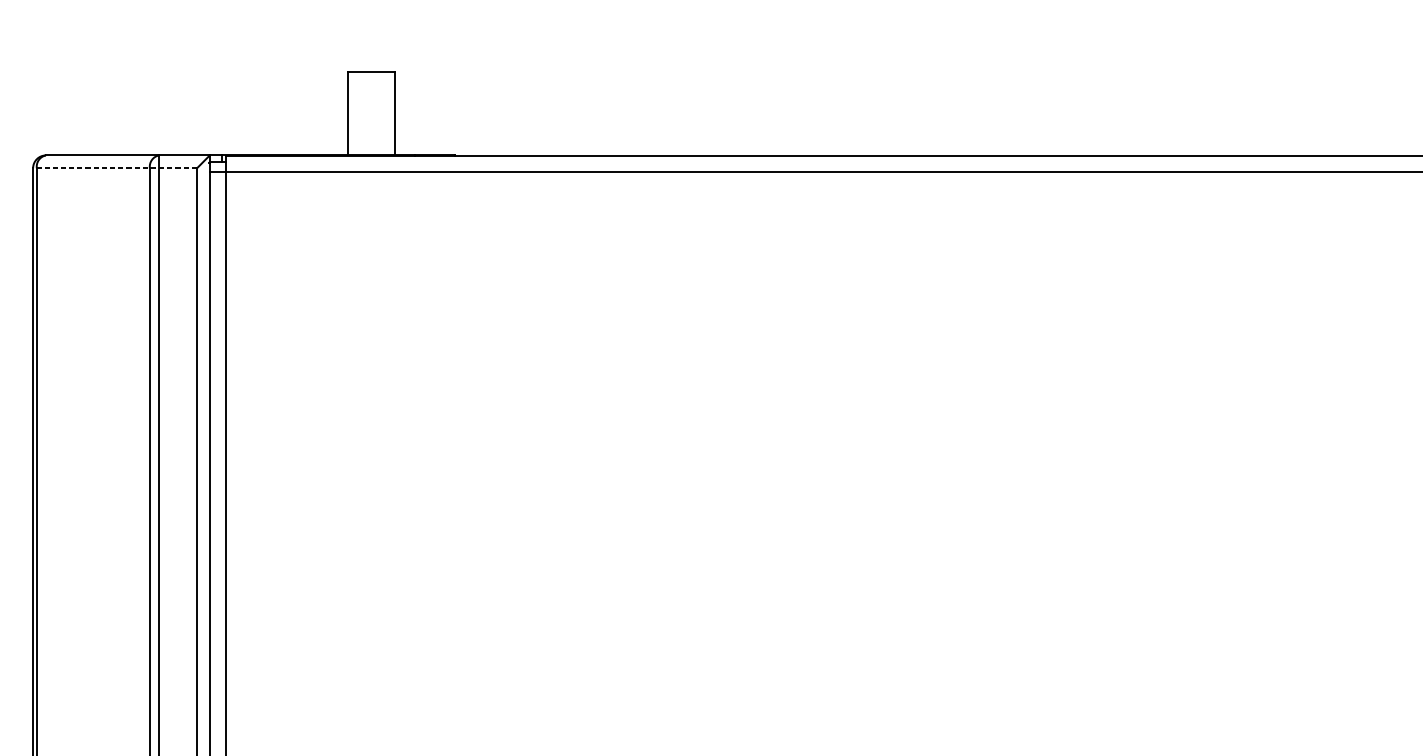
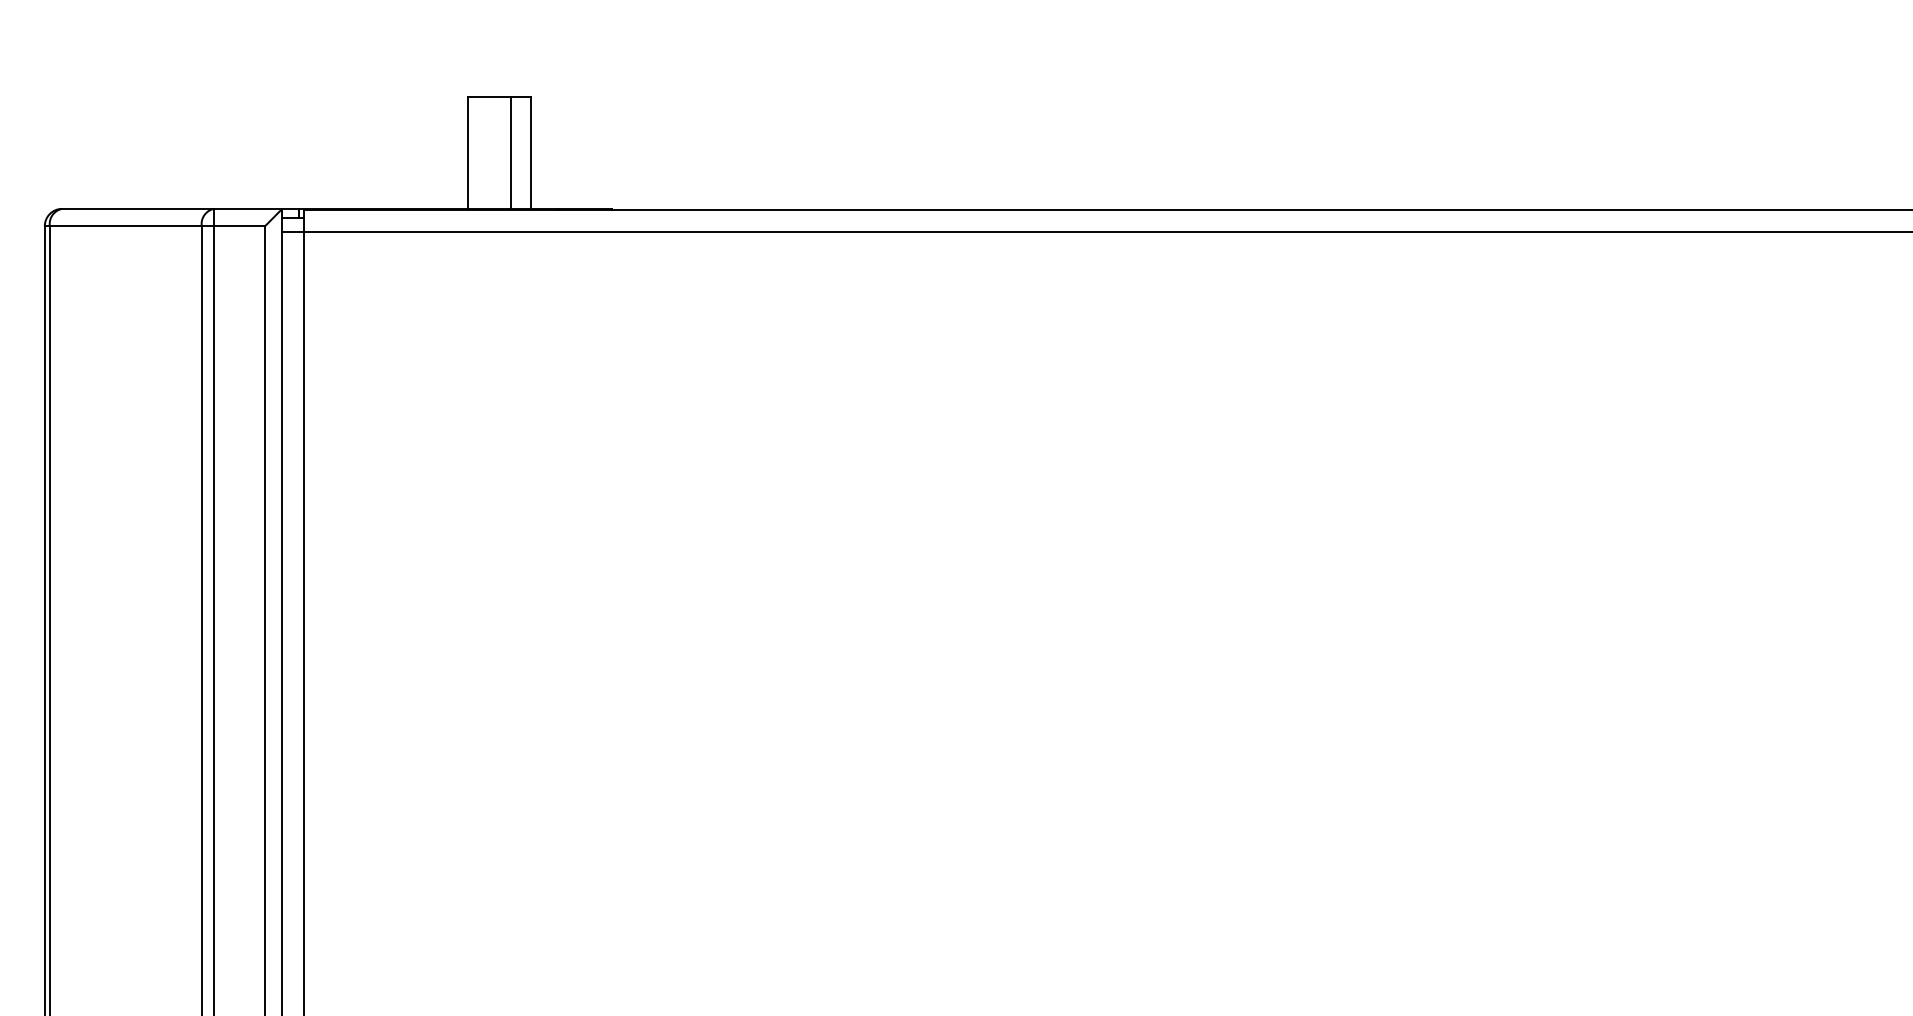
line: (380, 113) -> (511, 152), added
line: (114, 168) -> (154, 226), dashed -> solid

